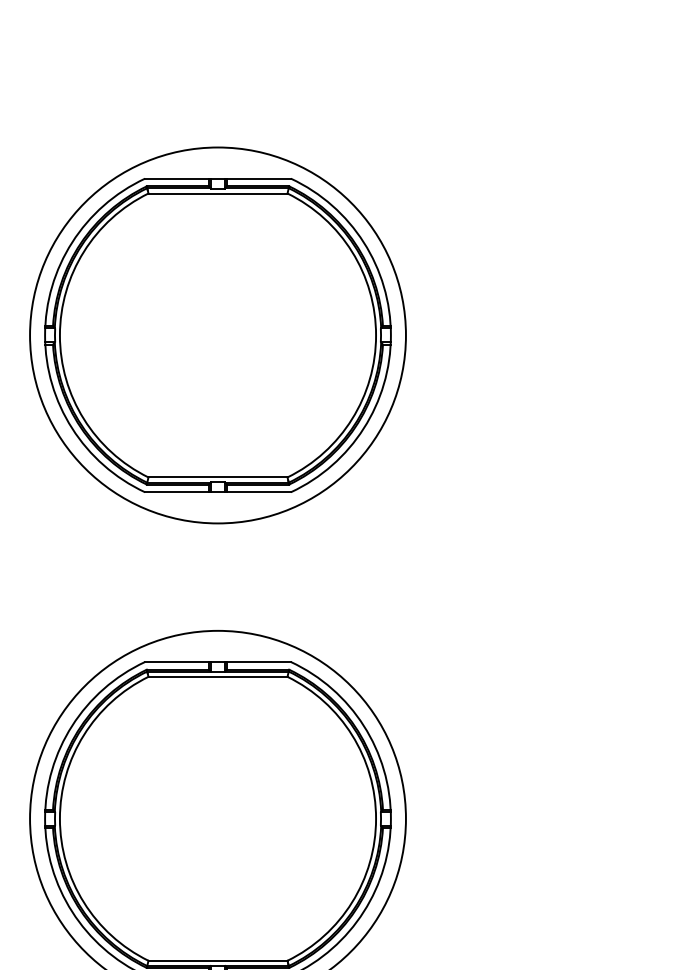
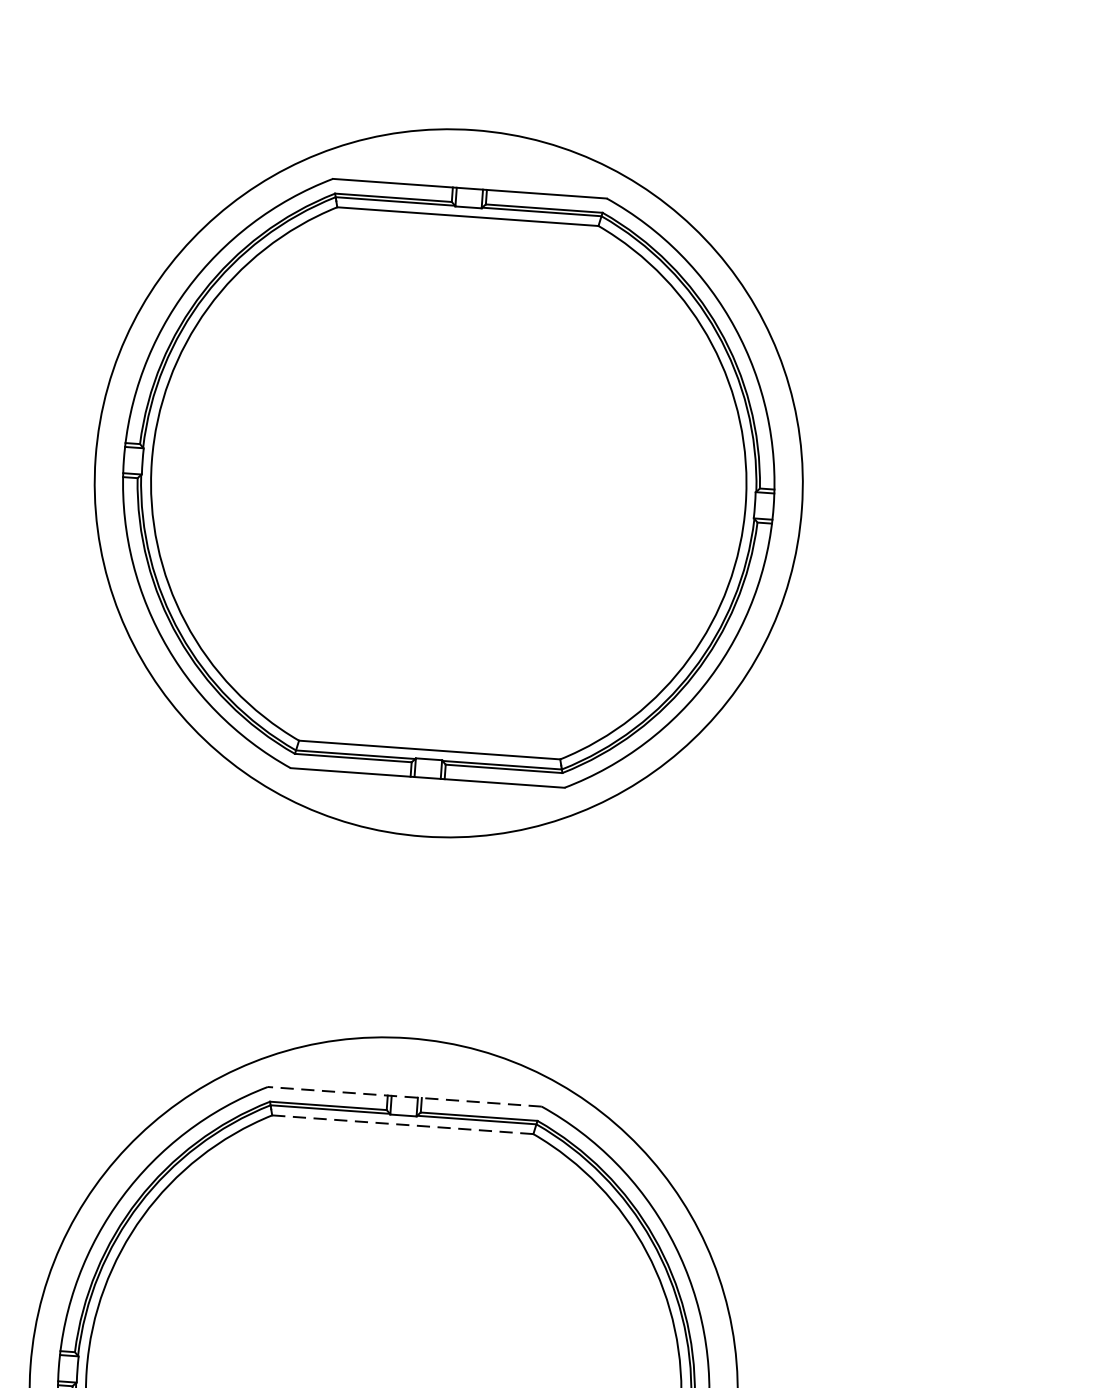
line: (218, 662) -> (405, 1097), solid -> dashed
line: (218, 676) -> (403, 1124), solid -> dashed

